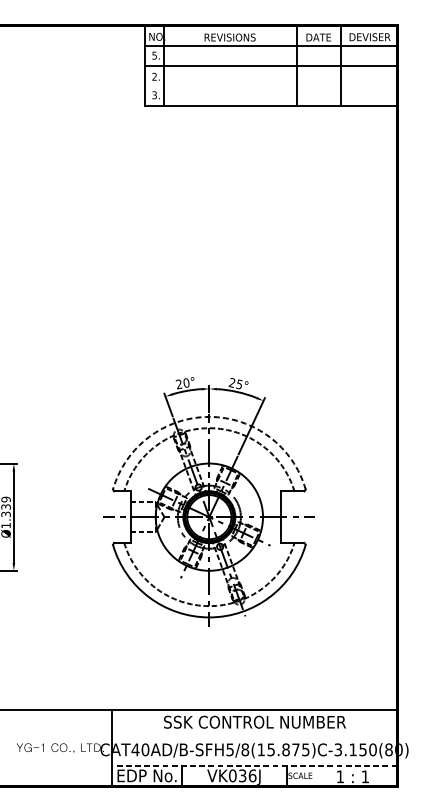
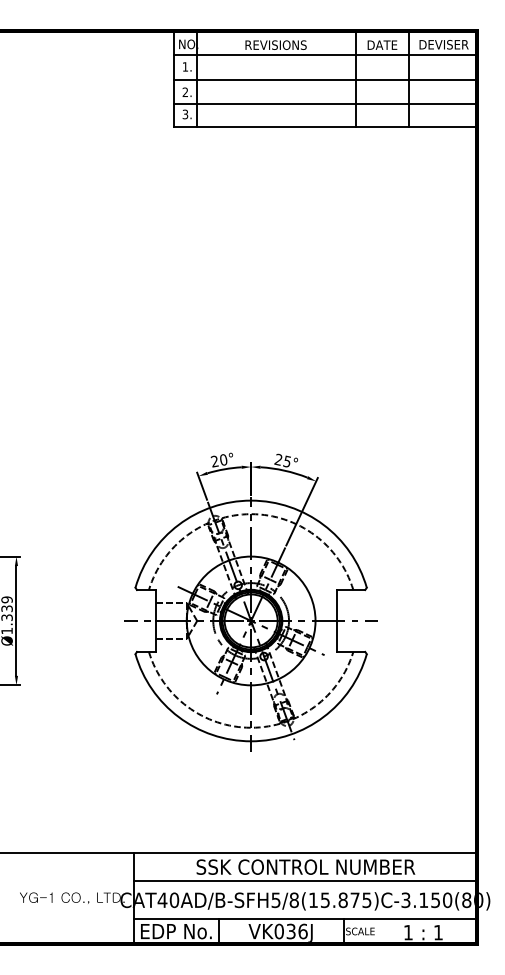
text: (154, 55) -> (185, 66), 5. -> 1.
line: (270, 86) -> (324, 103), added
arc: (209, 416) -> (251, 500), dashed -> solid
line: (254, 734) -> (305, 881), added
line: (254, 765) -> (305, 919), dashed -> solid

